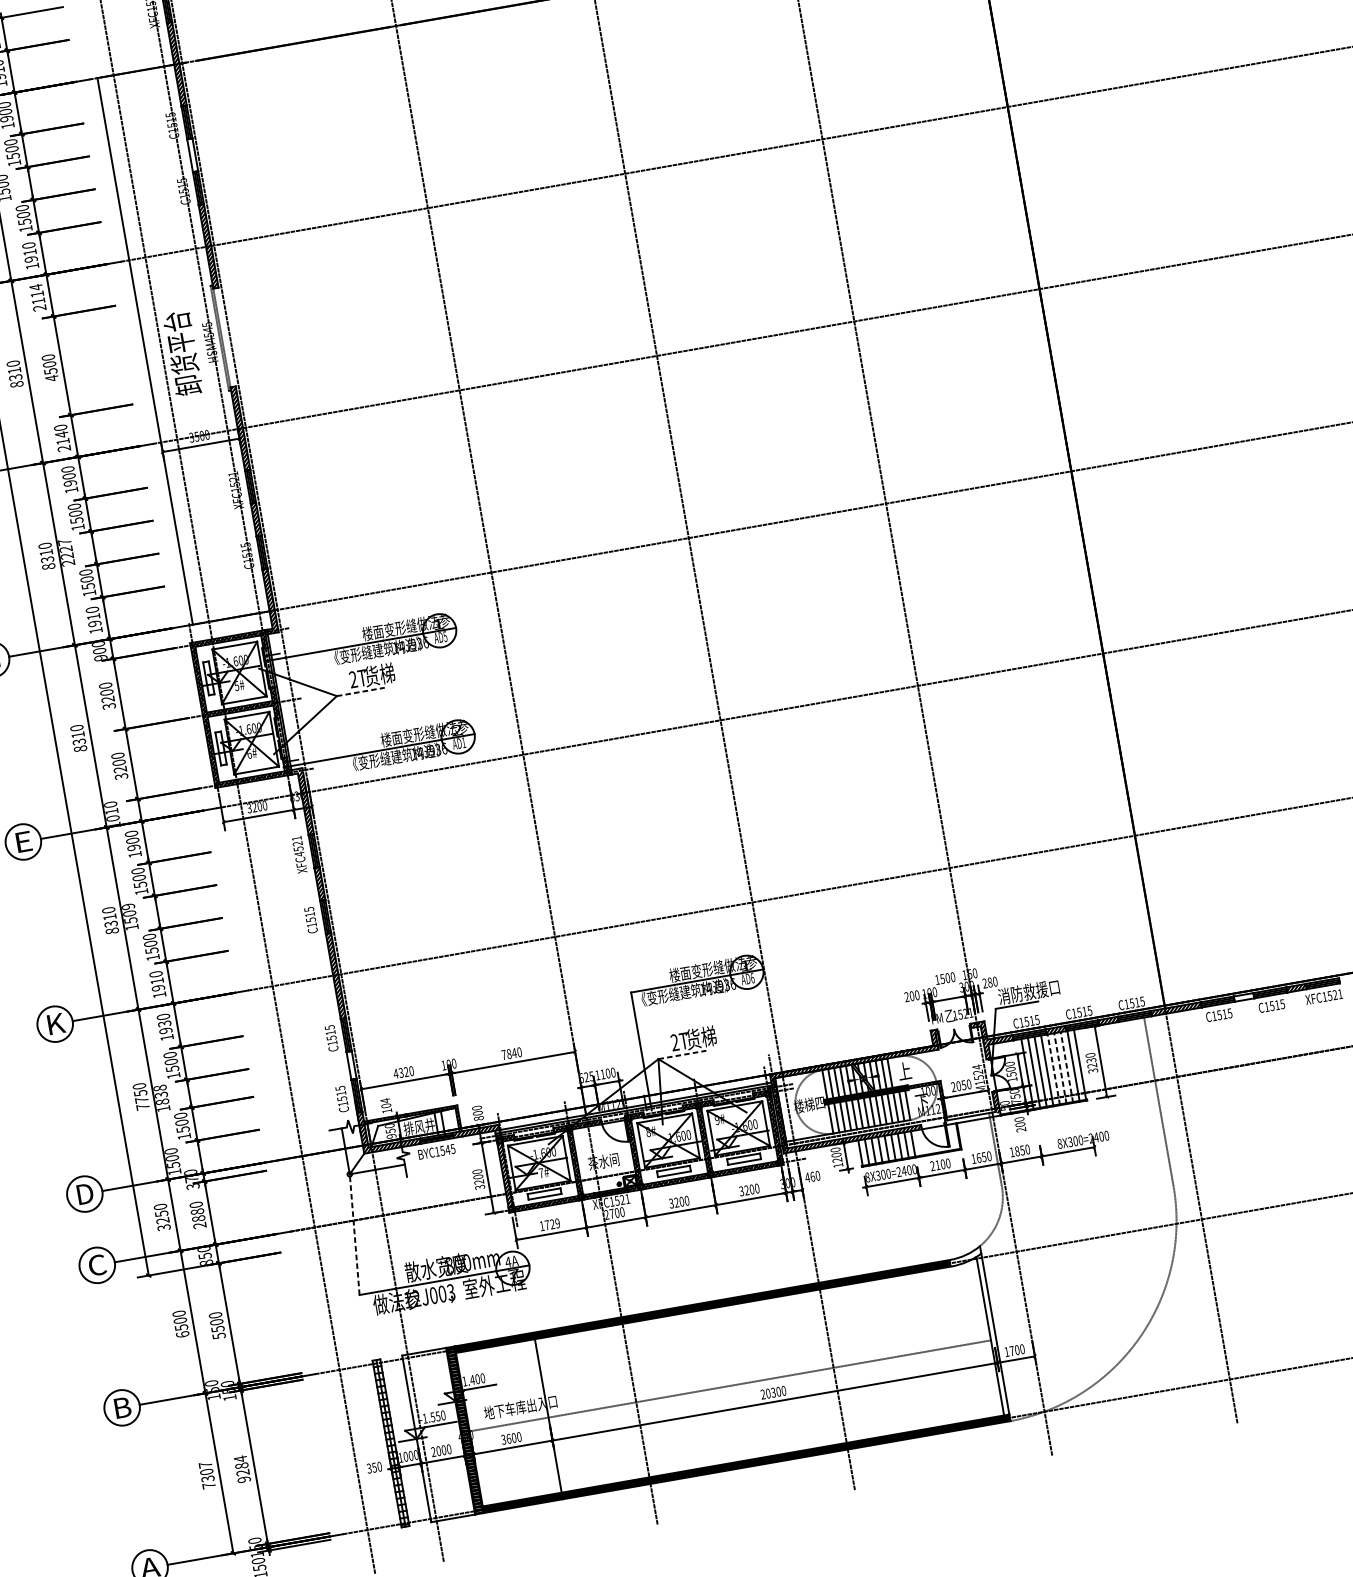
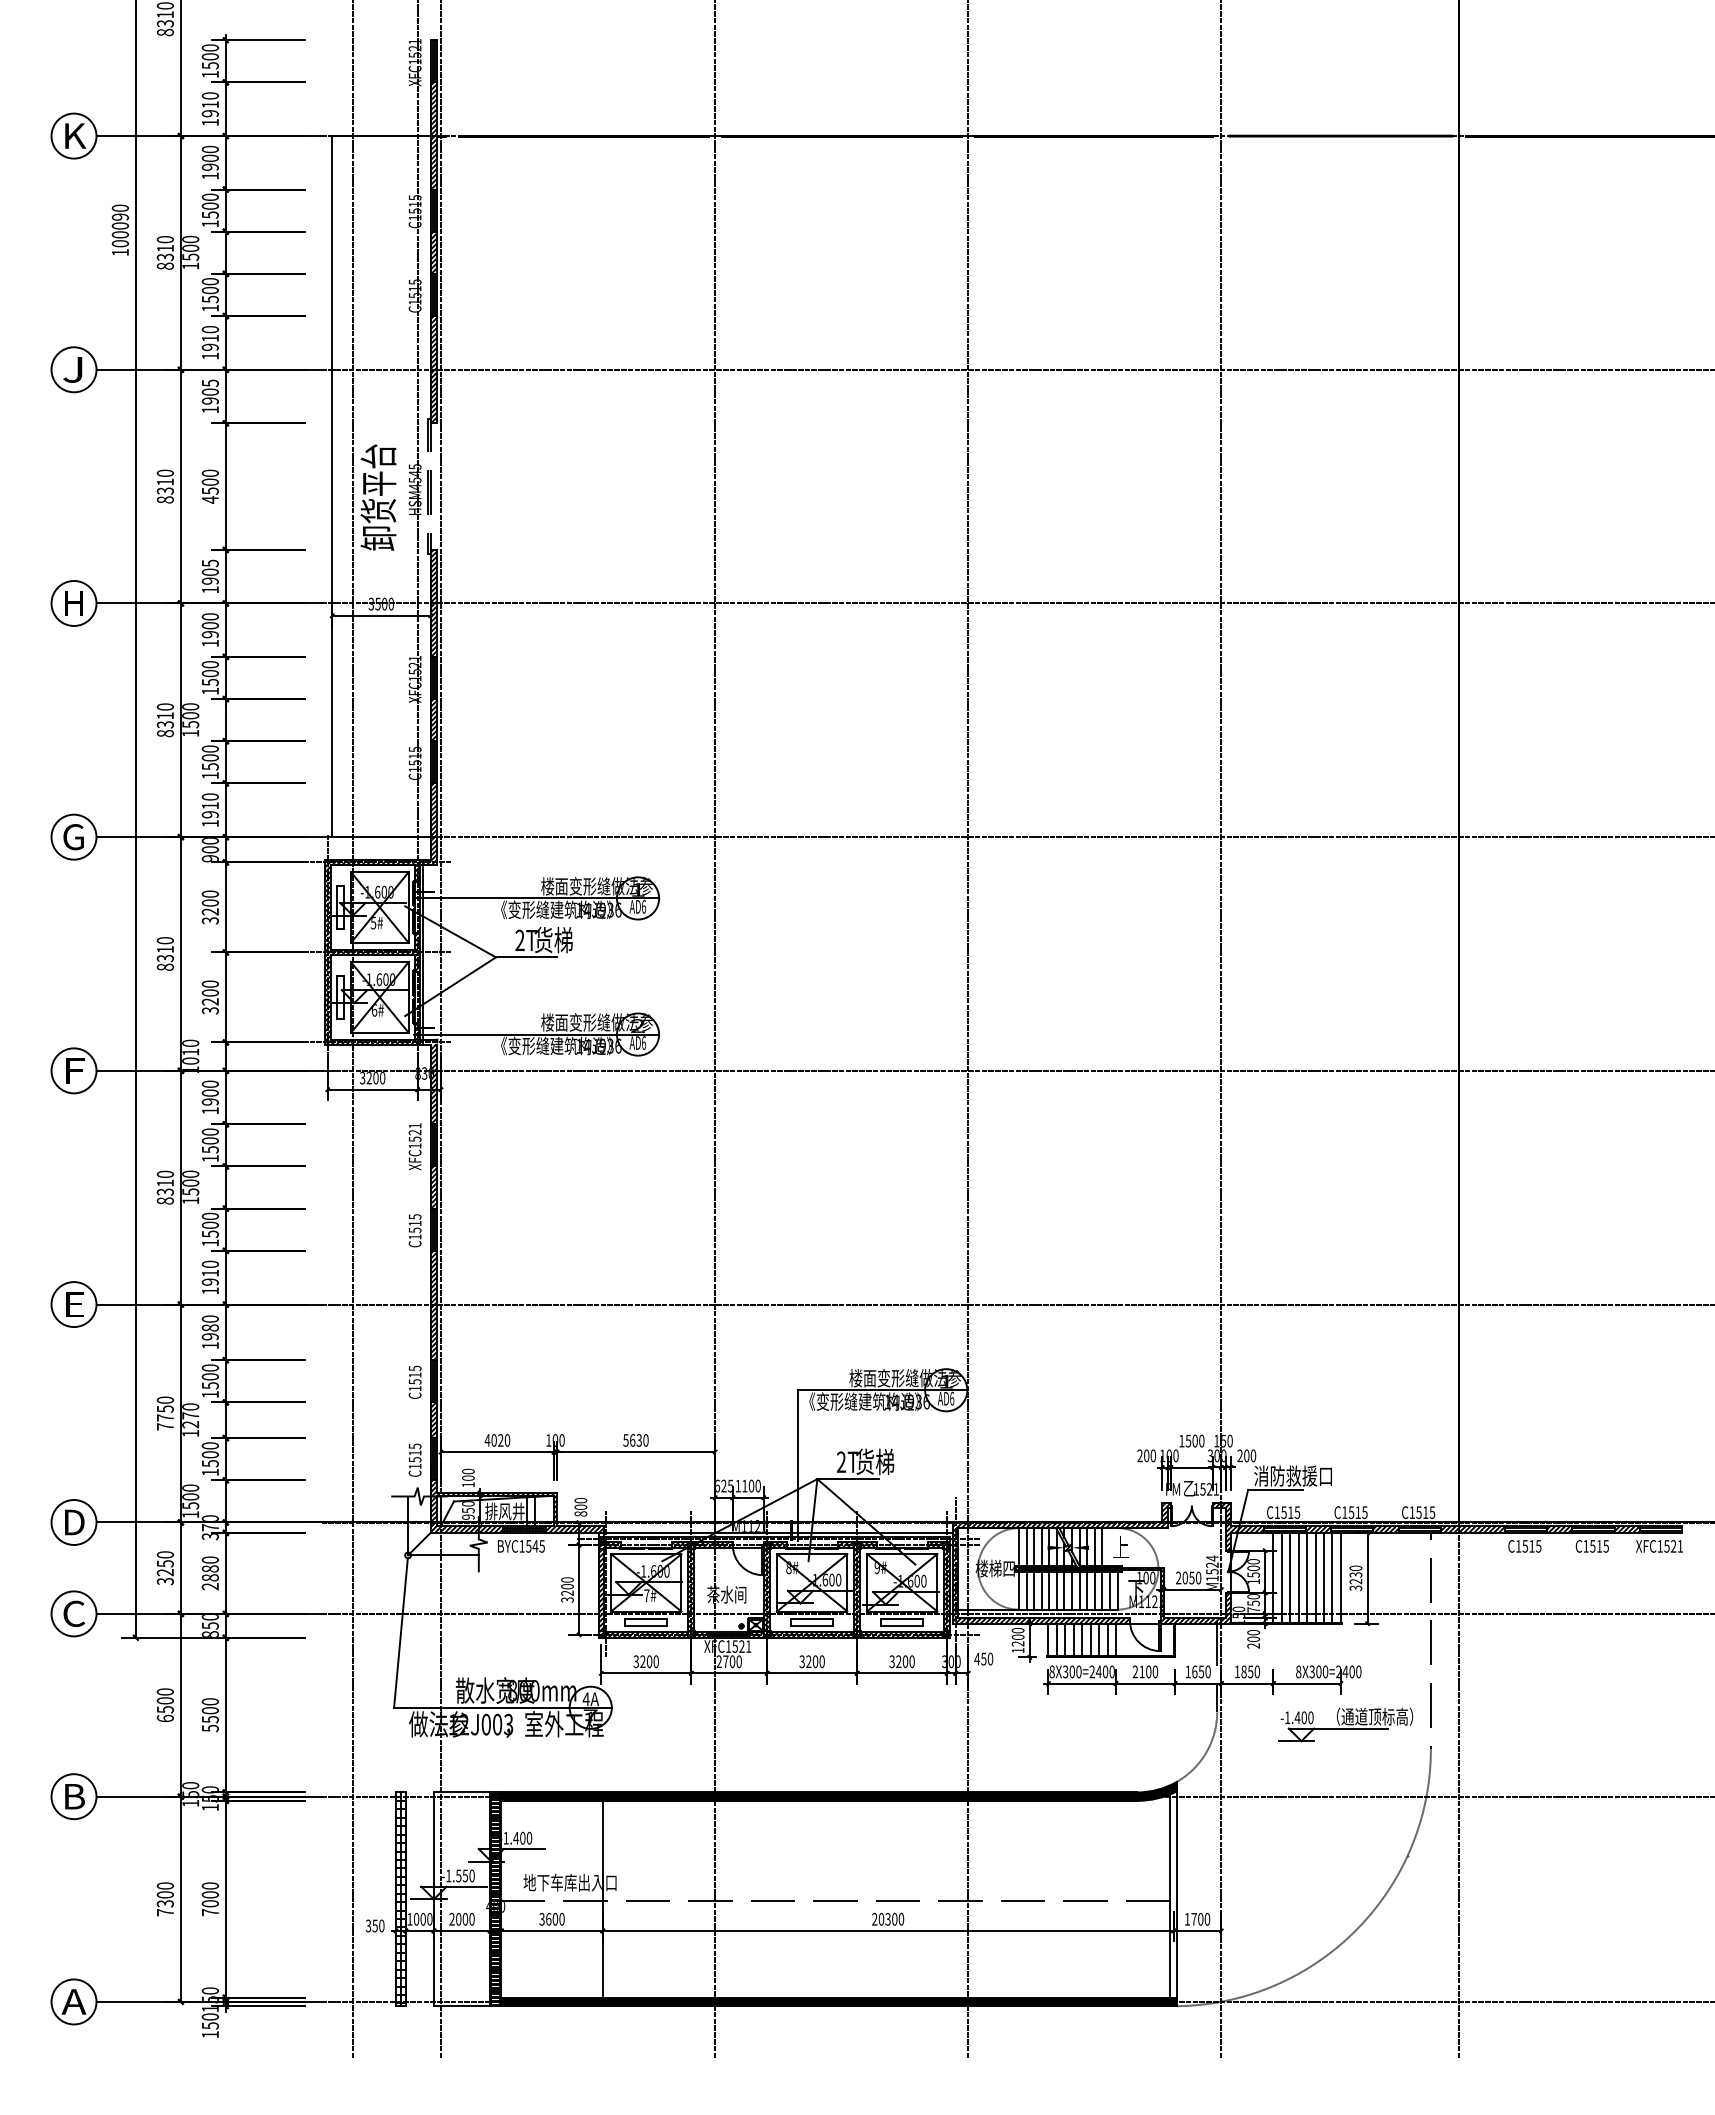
hatch: (192, 155) -> (433, 252), added
text: (37, 297) -> (209, 396), 2114 -> 1905
text: (61, 438) -> (209, 576), 2140 -> 1905
text: (66, 553) -> (190, 720), 2227 -> 1500
text: (445, 636) -> (643, 906), AD5 -> AD6
line: (360, 692) -> (526, 957), dashed -> solid
text: (464, 742) -> (644, 1042), AD1 -> AD6
text: (26, 841) -> (77, 1070), E -> F
text: (299, 854) -> (415, 1146), XFC4521 -> XFC1521
text: (128, 906) -> (190, 1173), 1509 -> 1500
text: (989, 982) -> (1246, 1455), 280 -> 200
hatch: (1243, 997) -> (1559, 1529), added
text: (56, 1023) -> (75, 1304), K -> E
text: (163, 1023) -> (209, 1327), 1930 -> 1980
text: (509, 1054) -> (632, 1440), 7840 -> 5630
line: (682, 1055) -> (848, 1479), dashed -> solid
hatch: (351, 1065) -> (433, 1420), added
line: (1067, 1066) -> (1324, 1577), dashed -> solid
line: (1060, 1068) -> (1315, 1577), dashed -> solid
line: (1053, 1069) -> (1307, 1577), dashed -> solid
text: (400, 1073) -> (493, 1440), 4320 -> 4020
text: (161, 1094) -> (190, 1415), 1838 -> 1270
text: (385, 1100) -> (468, 1471), 104 -> 100
hatch: (973, 1117) -> (1196, 1620), added
text: (812, 1176) -> (983, 1658), 460 -> 450
part: (1103, 1178) -> (1345, 1724), added
text: (549, 1224) -> (645, 1661), 1729 -> 3200
line: (354, 1236) -> (400, 1633), dashed -> solid
fill: (965, 1255) -> (1156, 1790), added
text: (204, 1464) -> (164, 1885), 7307 -> 7300
text: (241, 1469) -> (209, 1899), 9284 -> 7000

